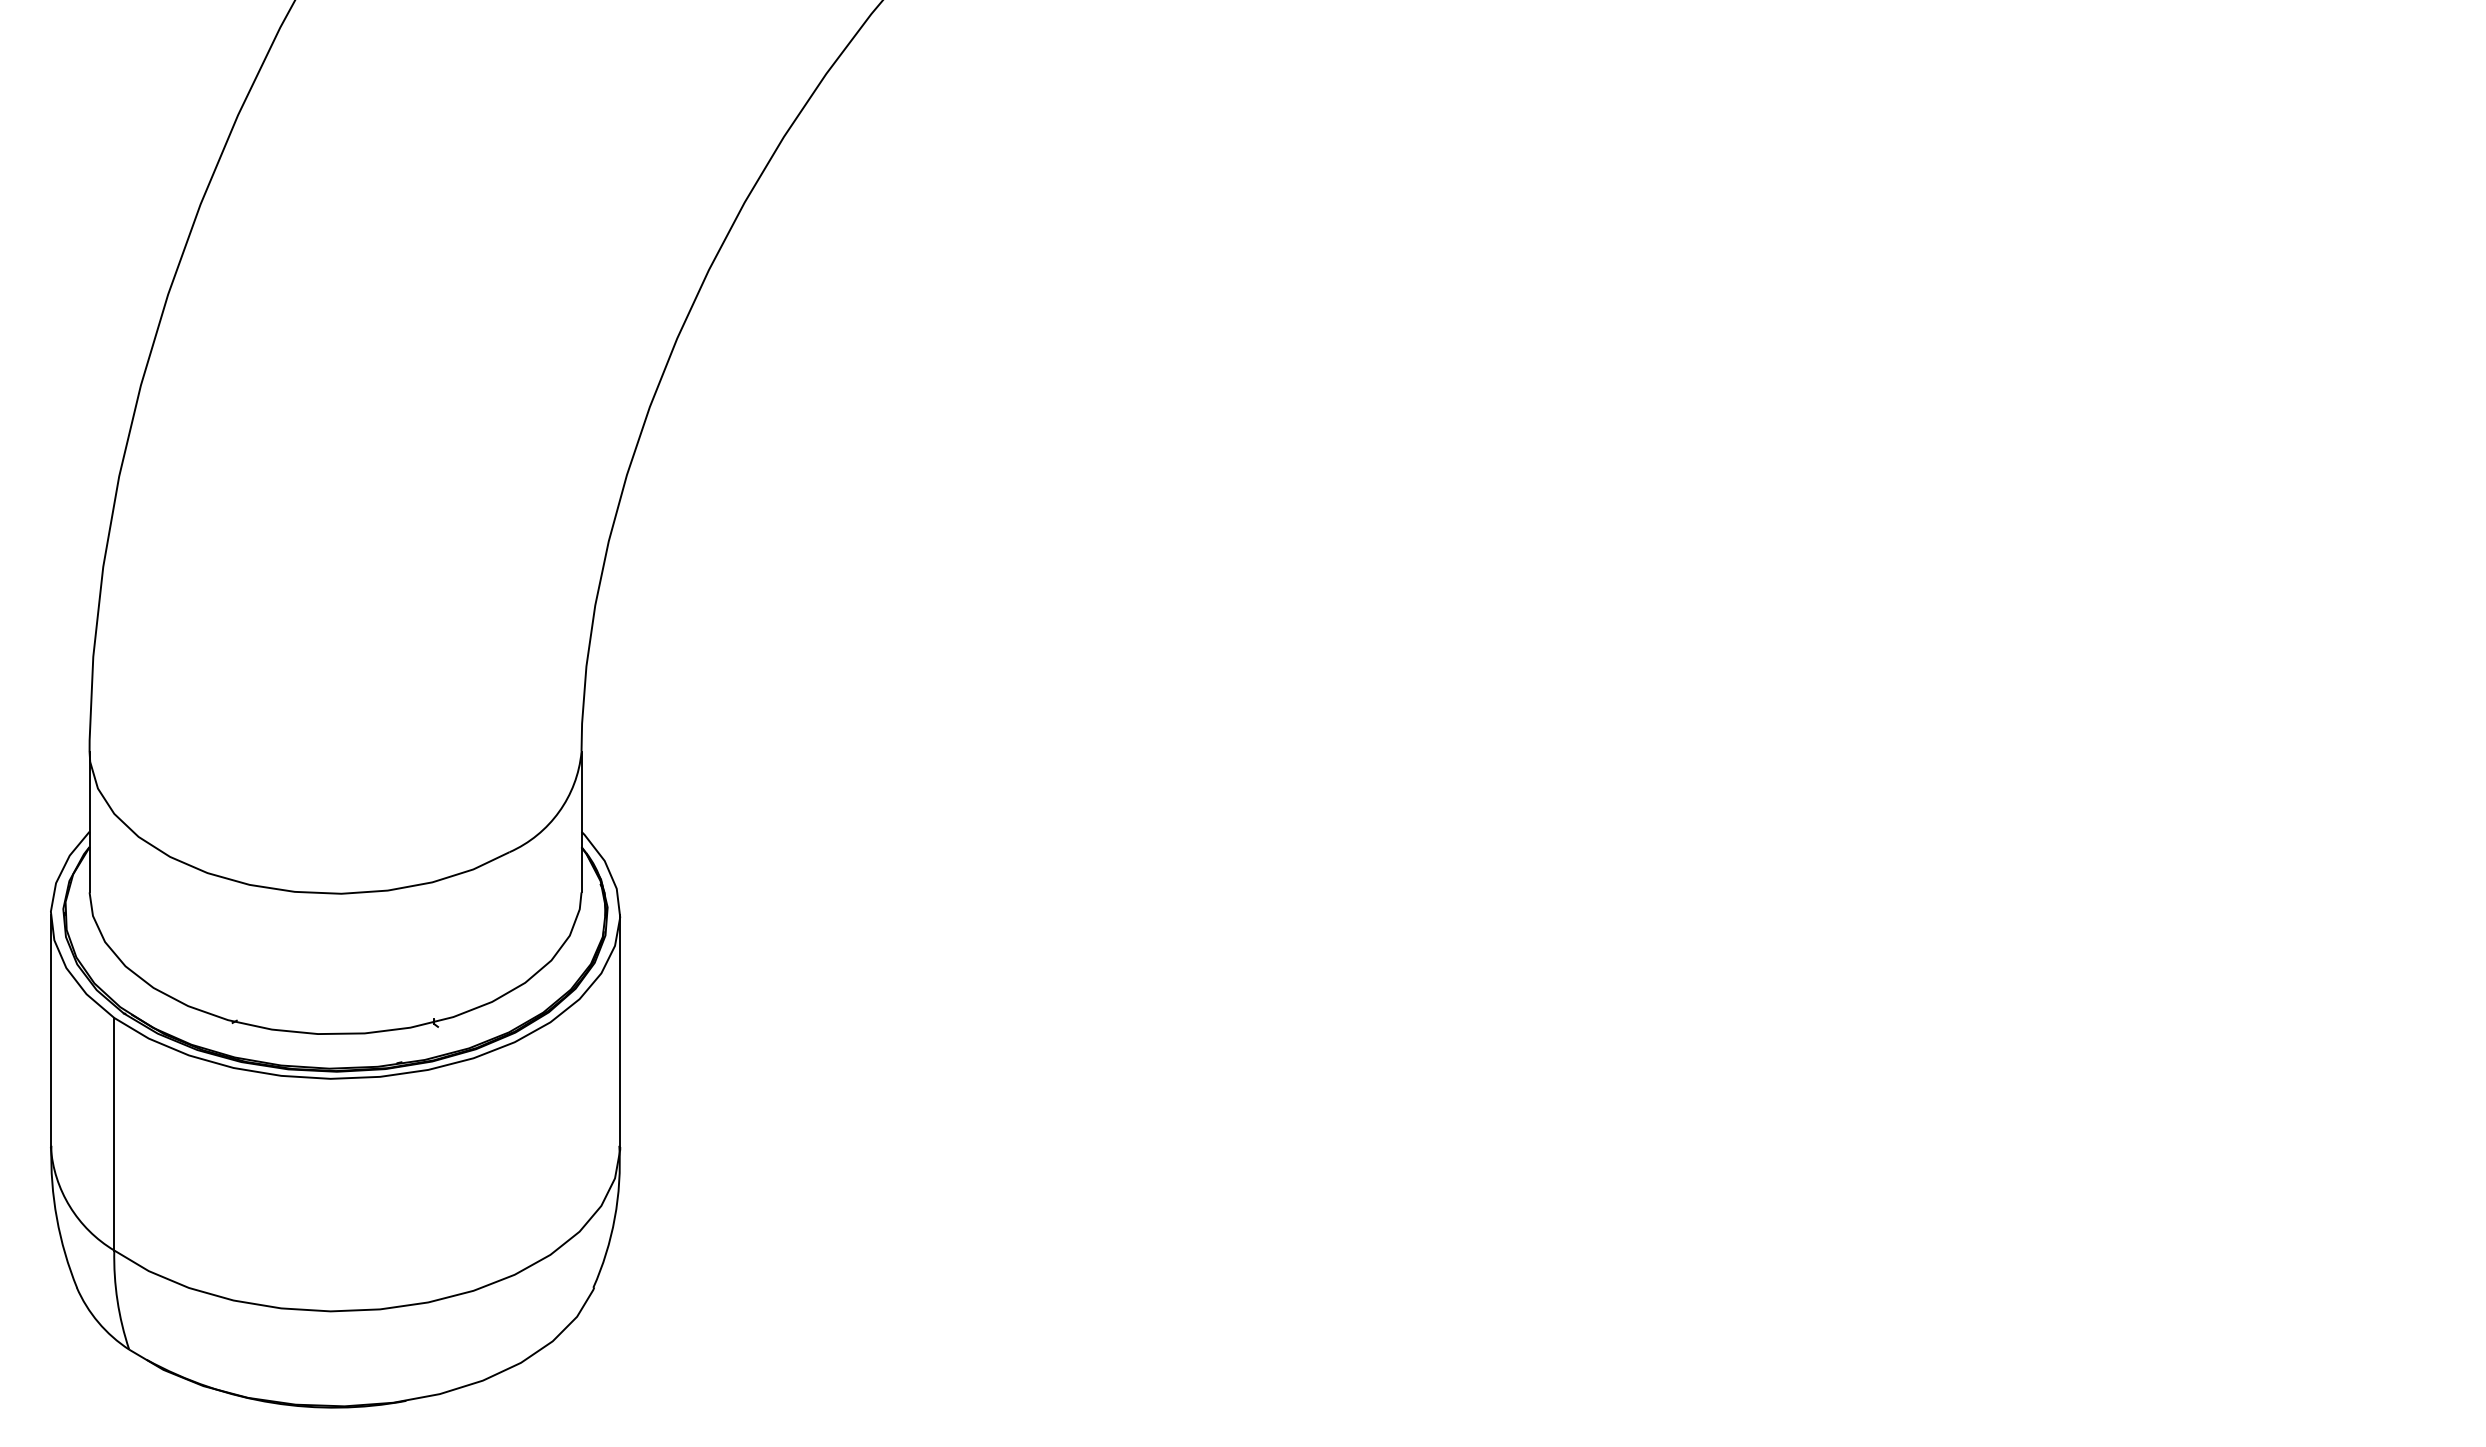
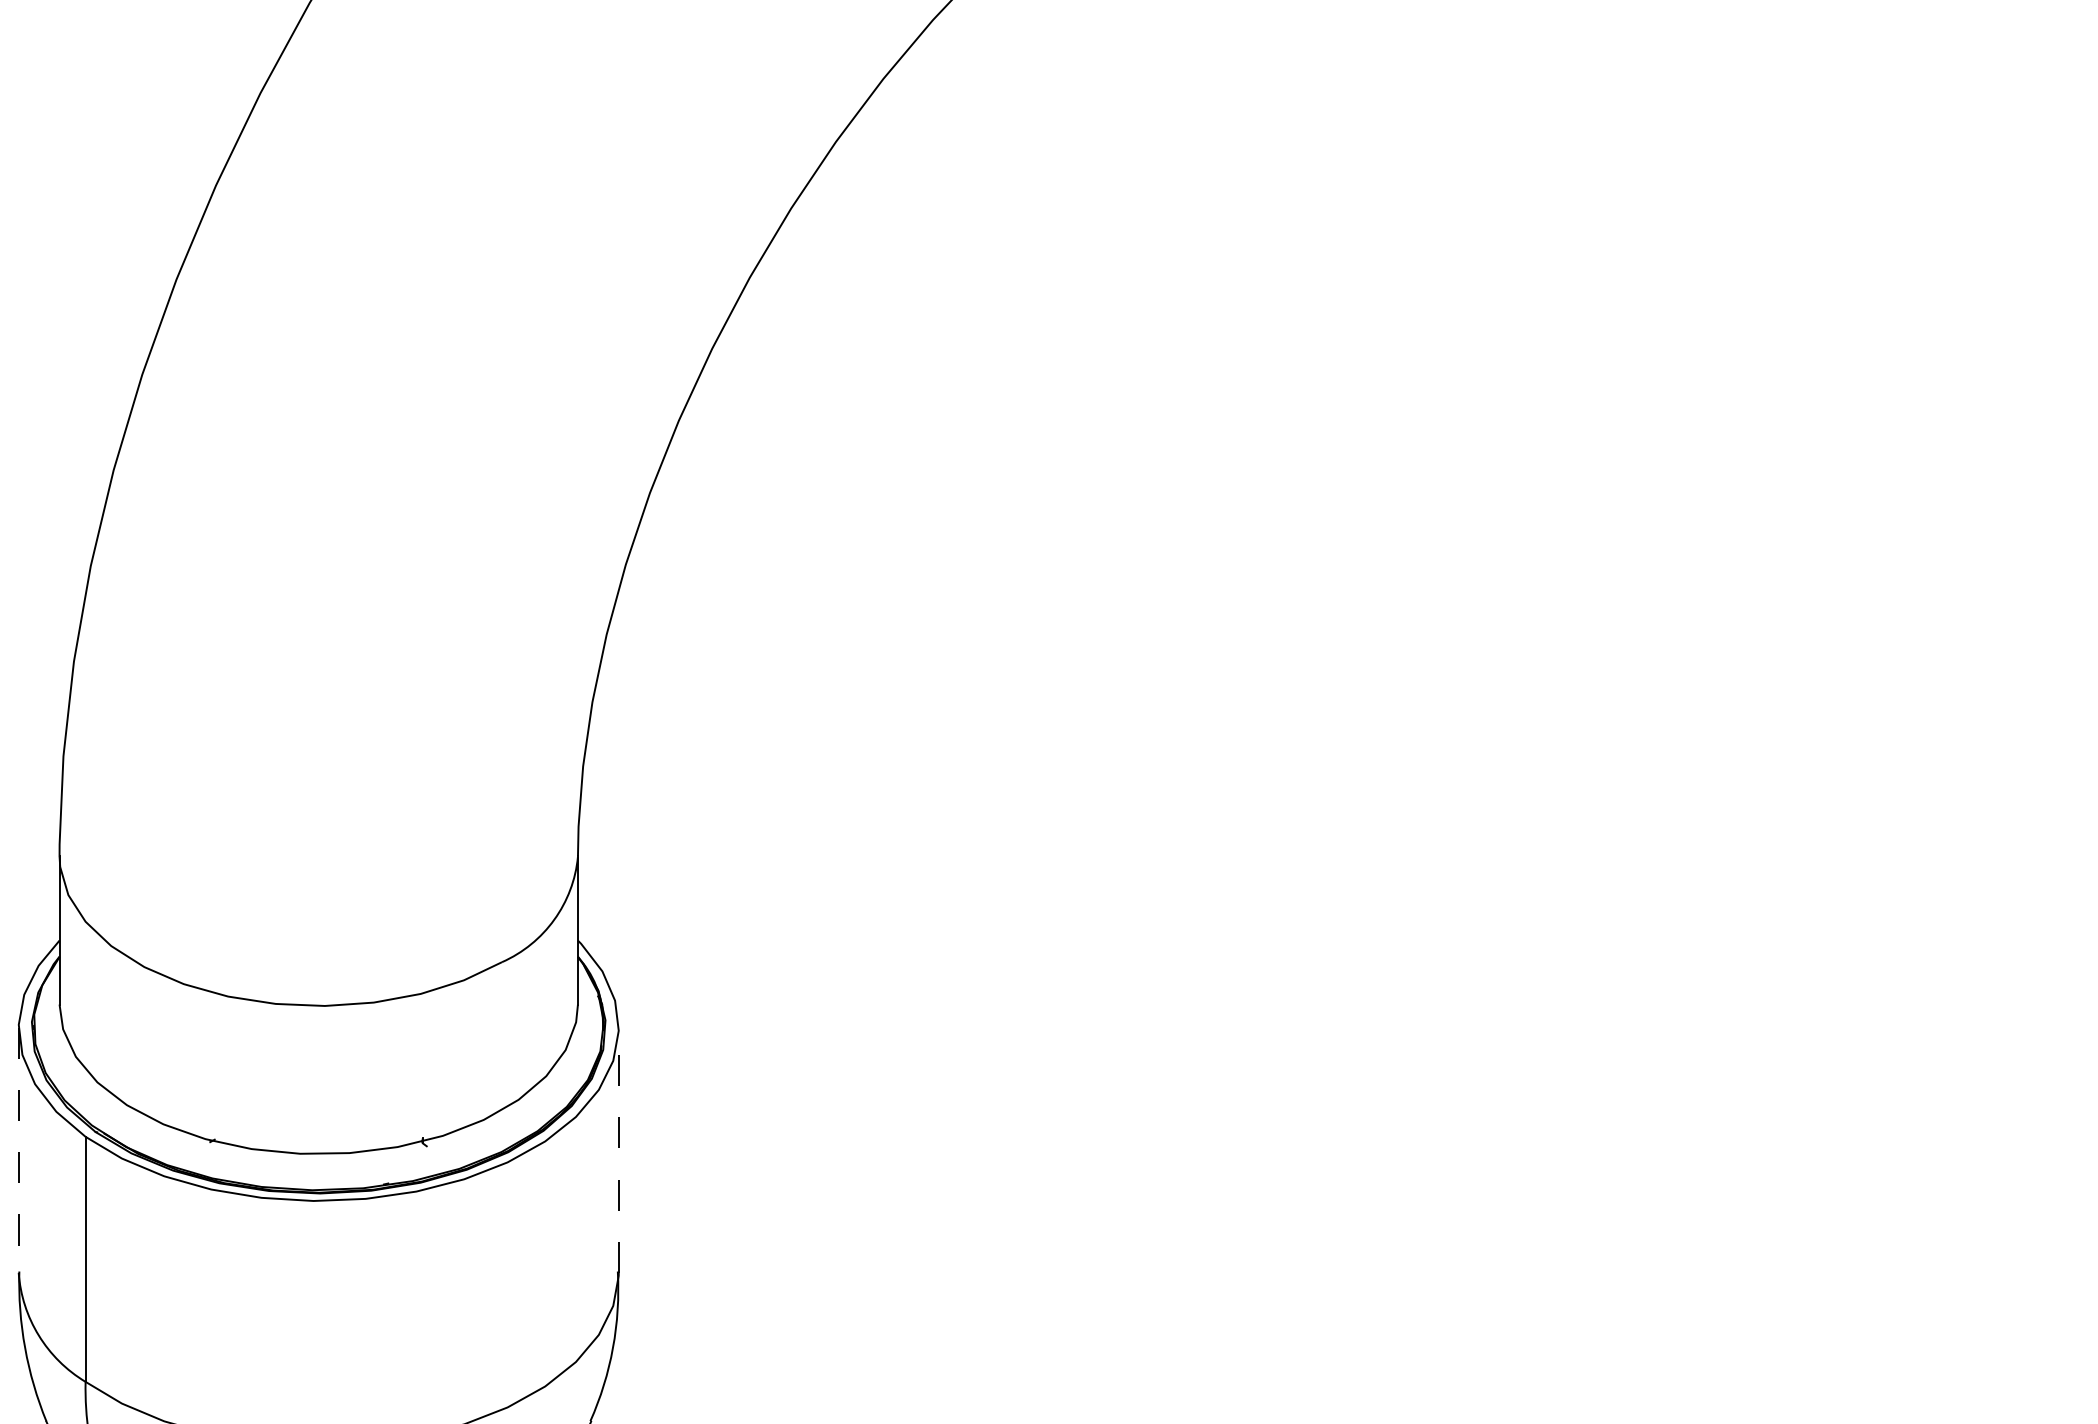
line: (620, 1030) -> (619, 1150), solid -> dashed
line: (50, 1031) -> (18, 1151), solid -> dashed

